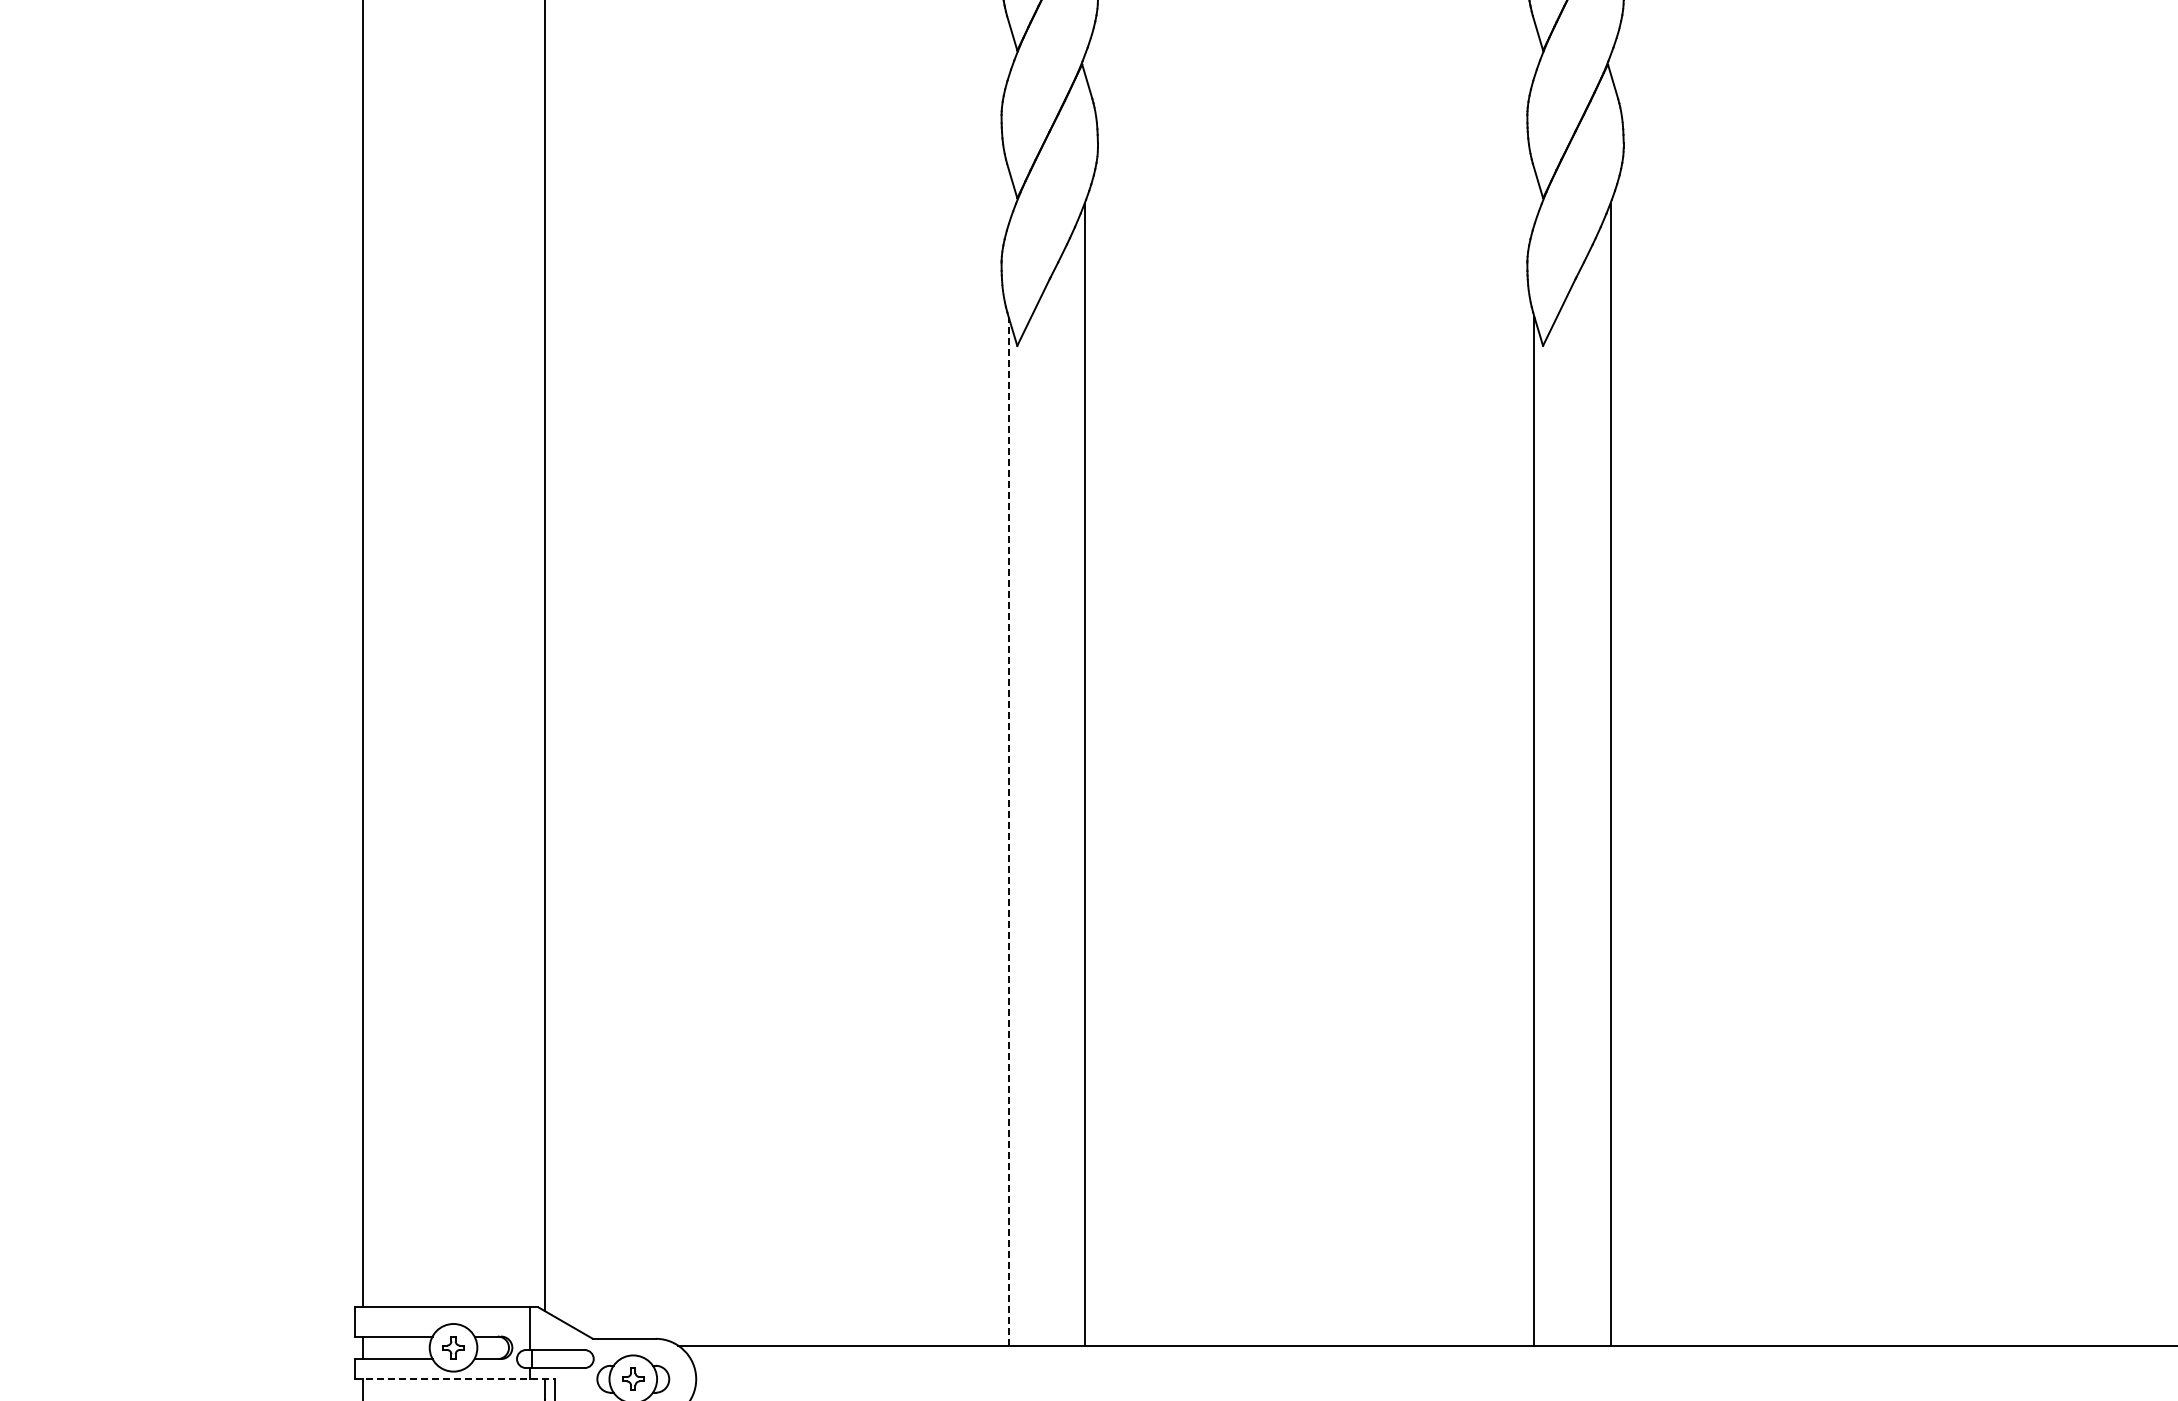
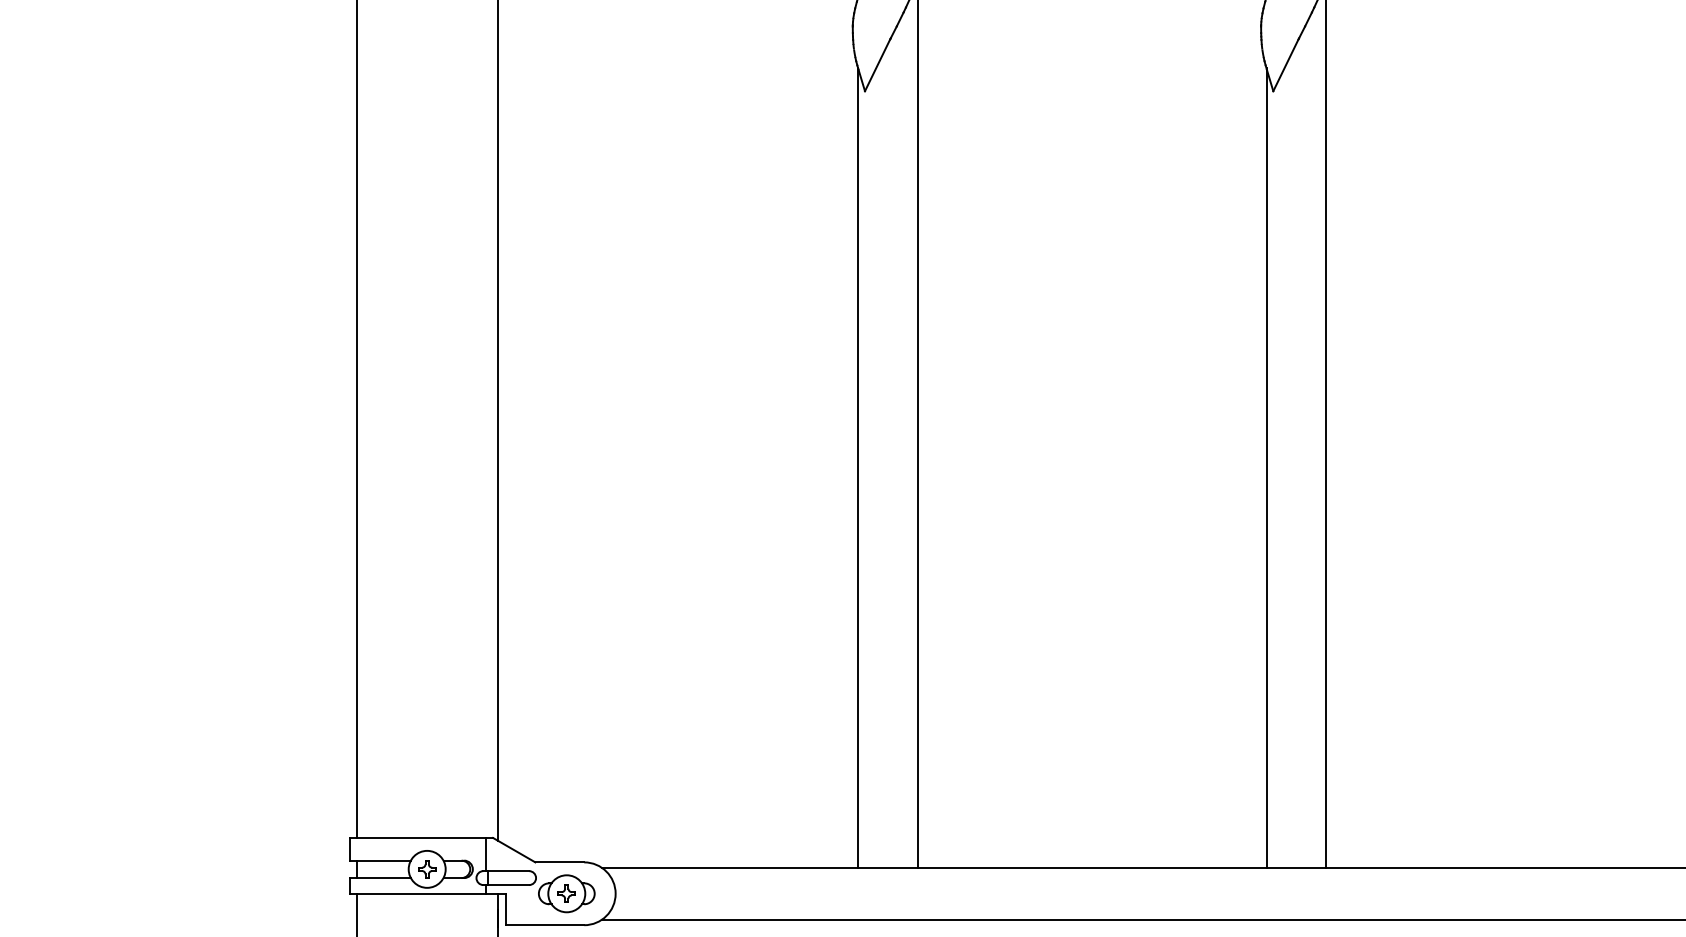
line: (1008, 830) -> (858, 467), dashed -> solid
line: (454, 1379) -> (427, 893), dashed -> solid

